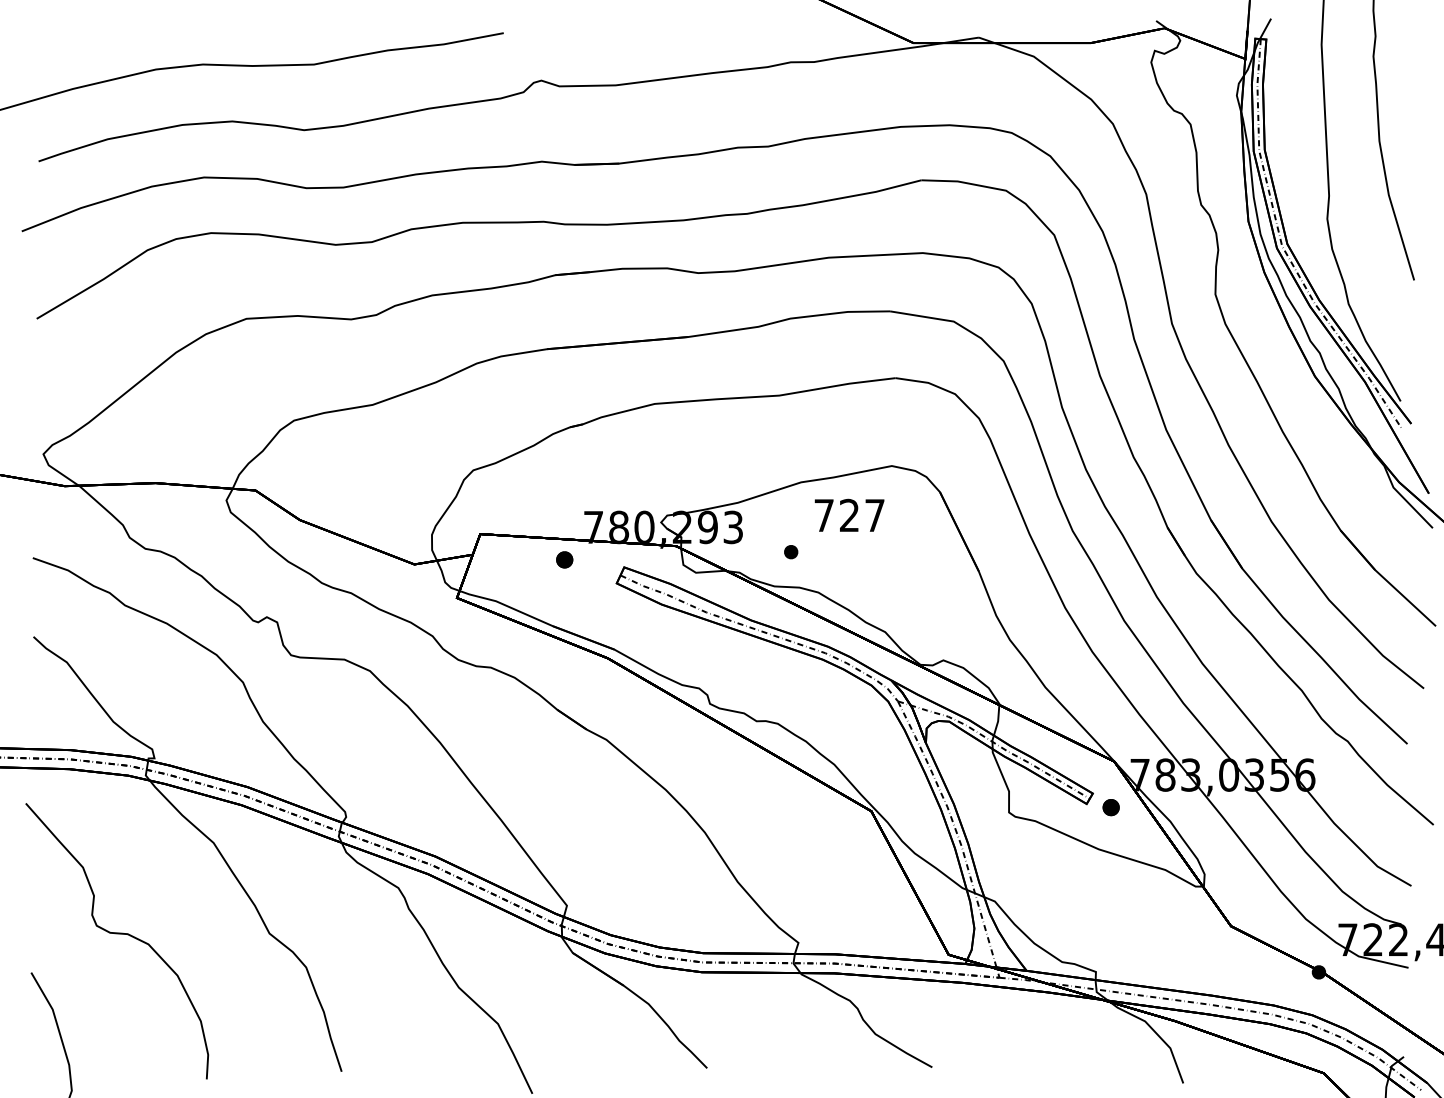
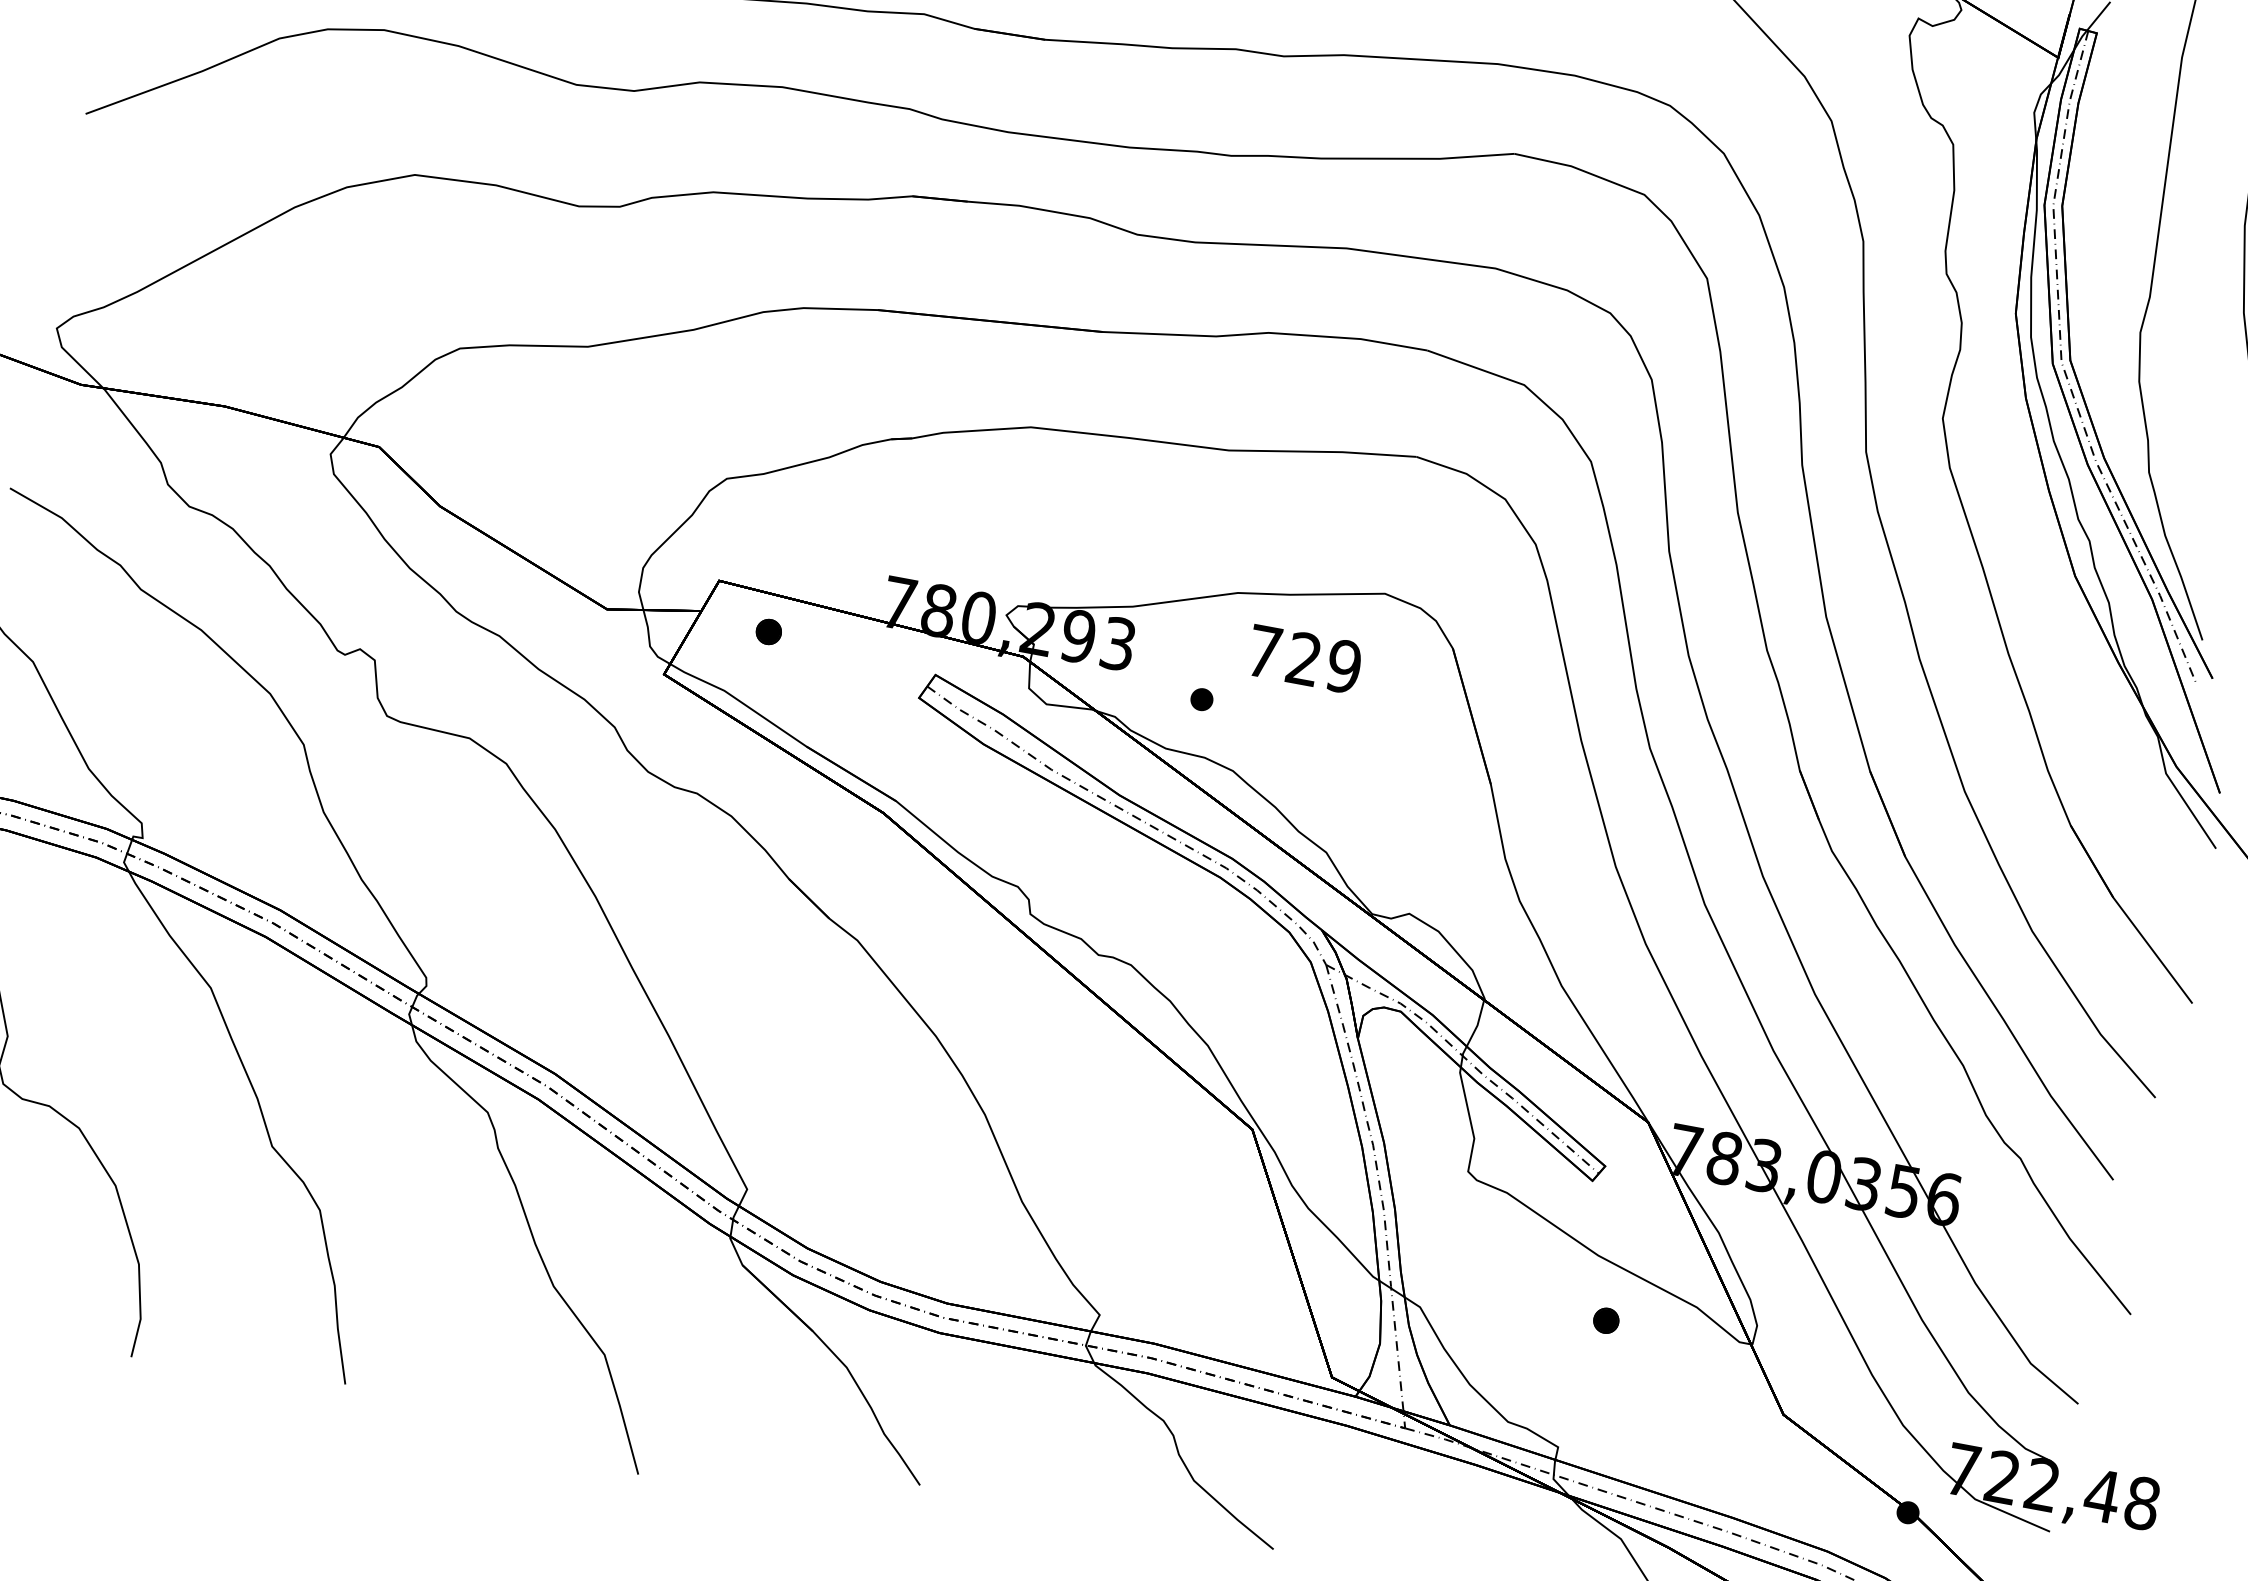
text: (874, 515) -> (1343, 666), 727 -> 729
part: (564, 559) -> (768, 631), moved
part: (1110, 807) -> (1605, 1320), moved

